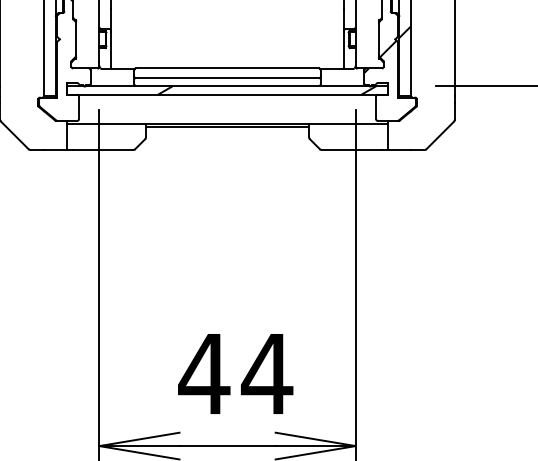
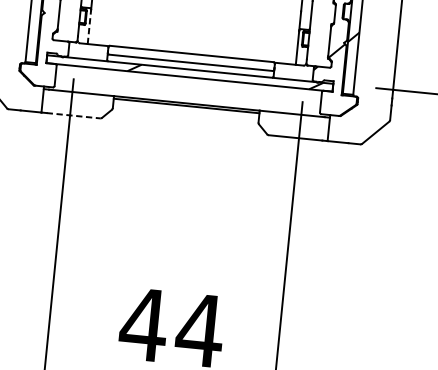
line: (111, 50) -> (89, 27), solid -> dashed
line: (103, 150) -> (73, 116), solid -> dashed

